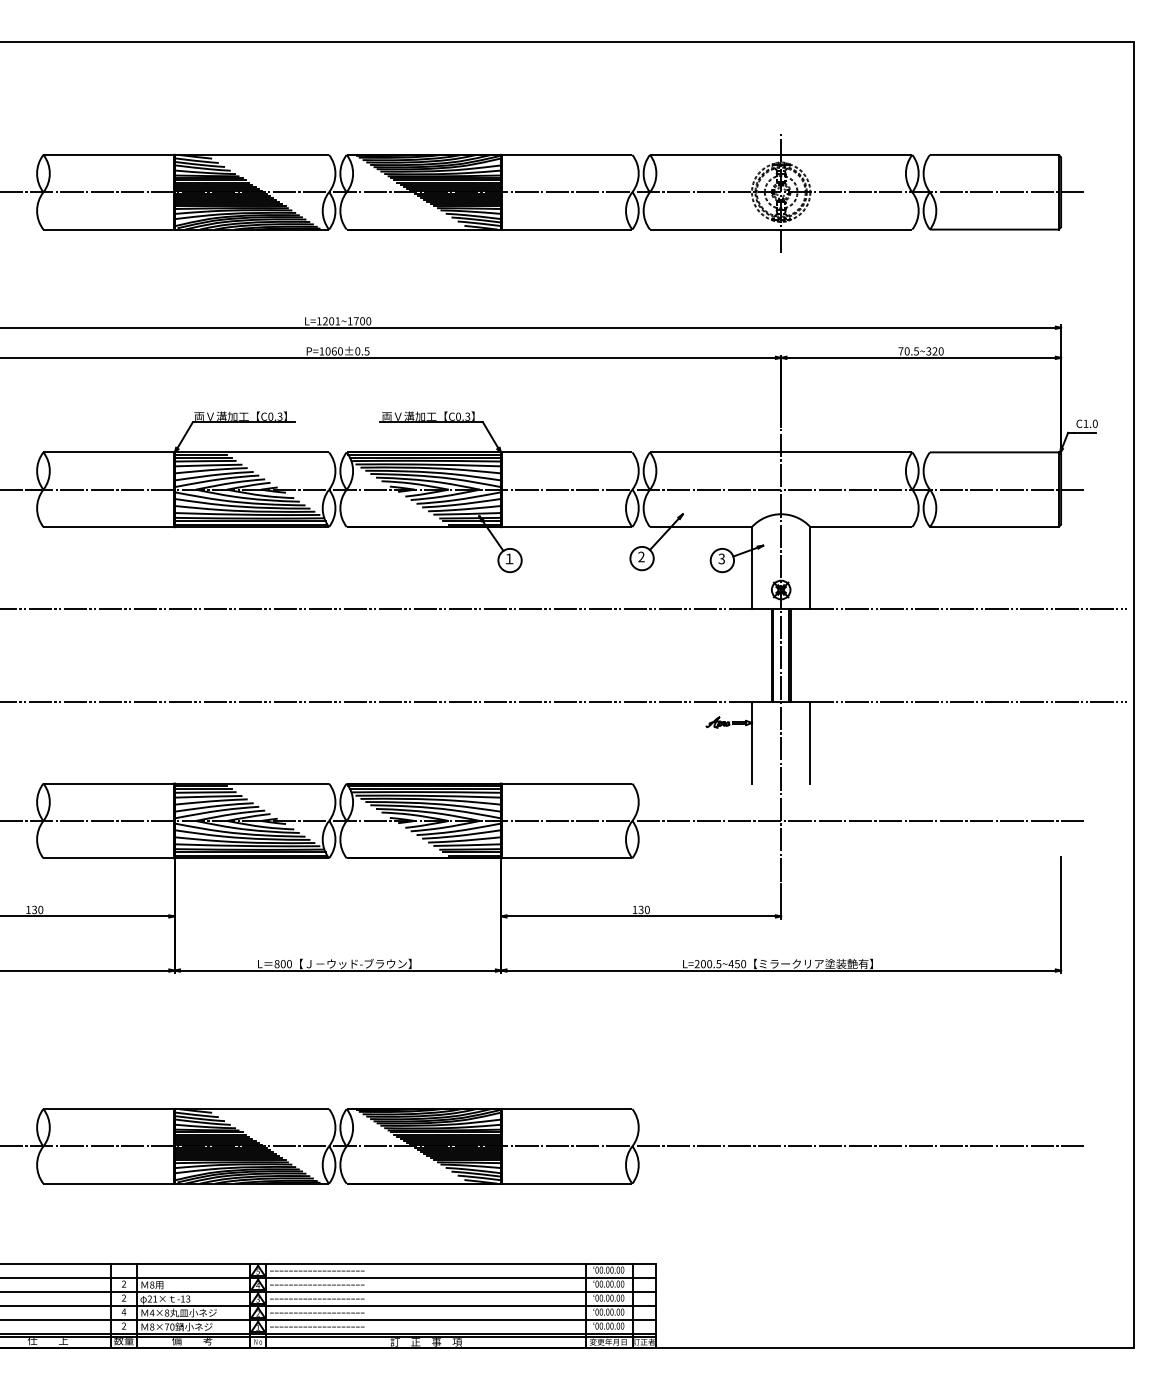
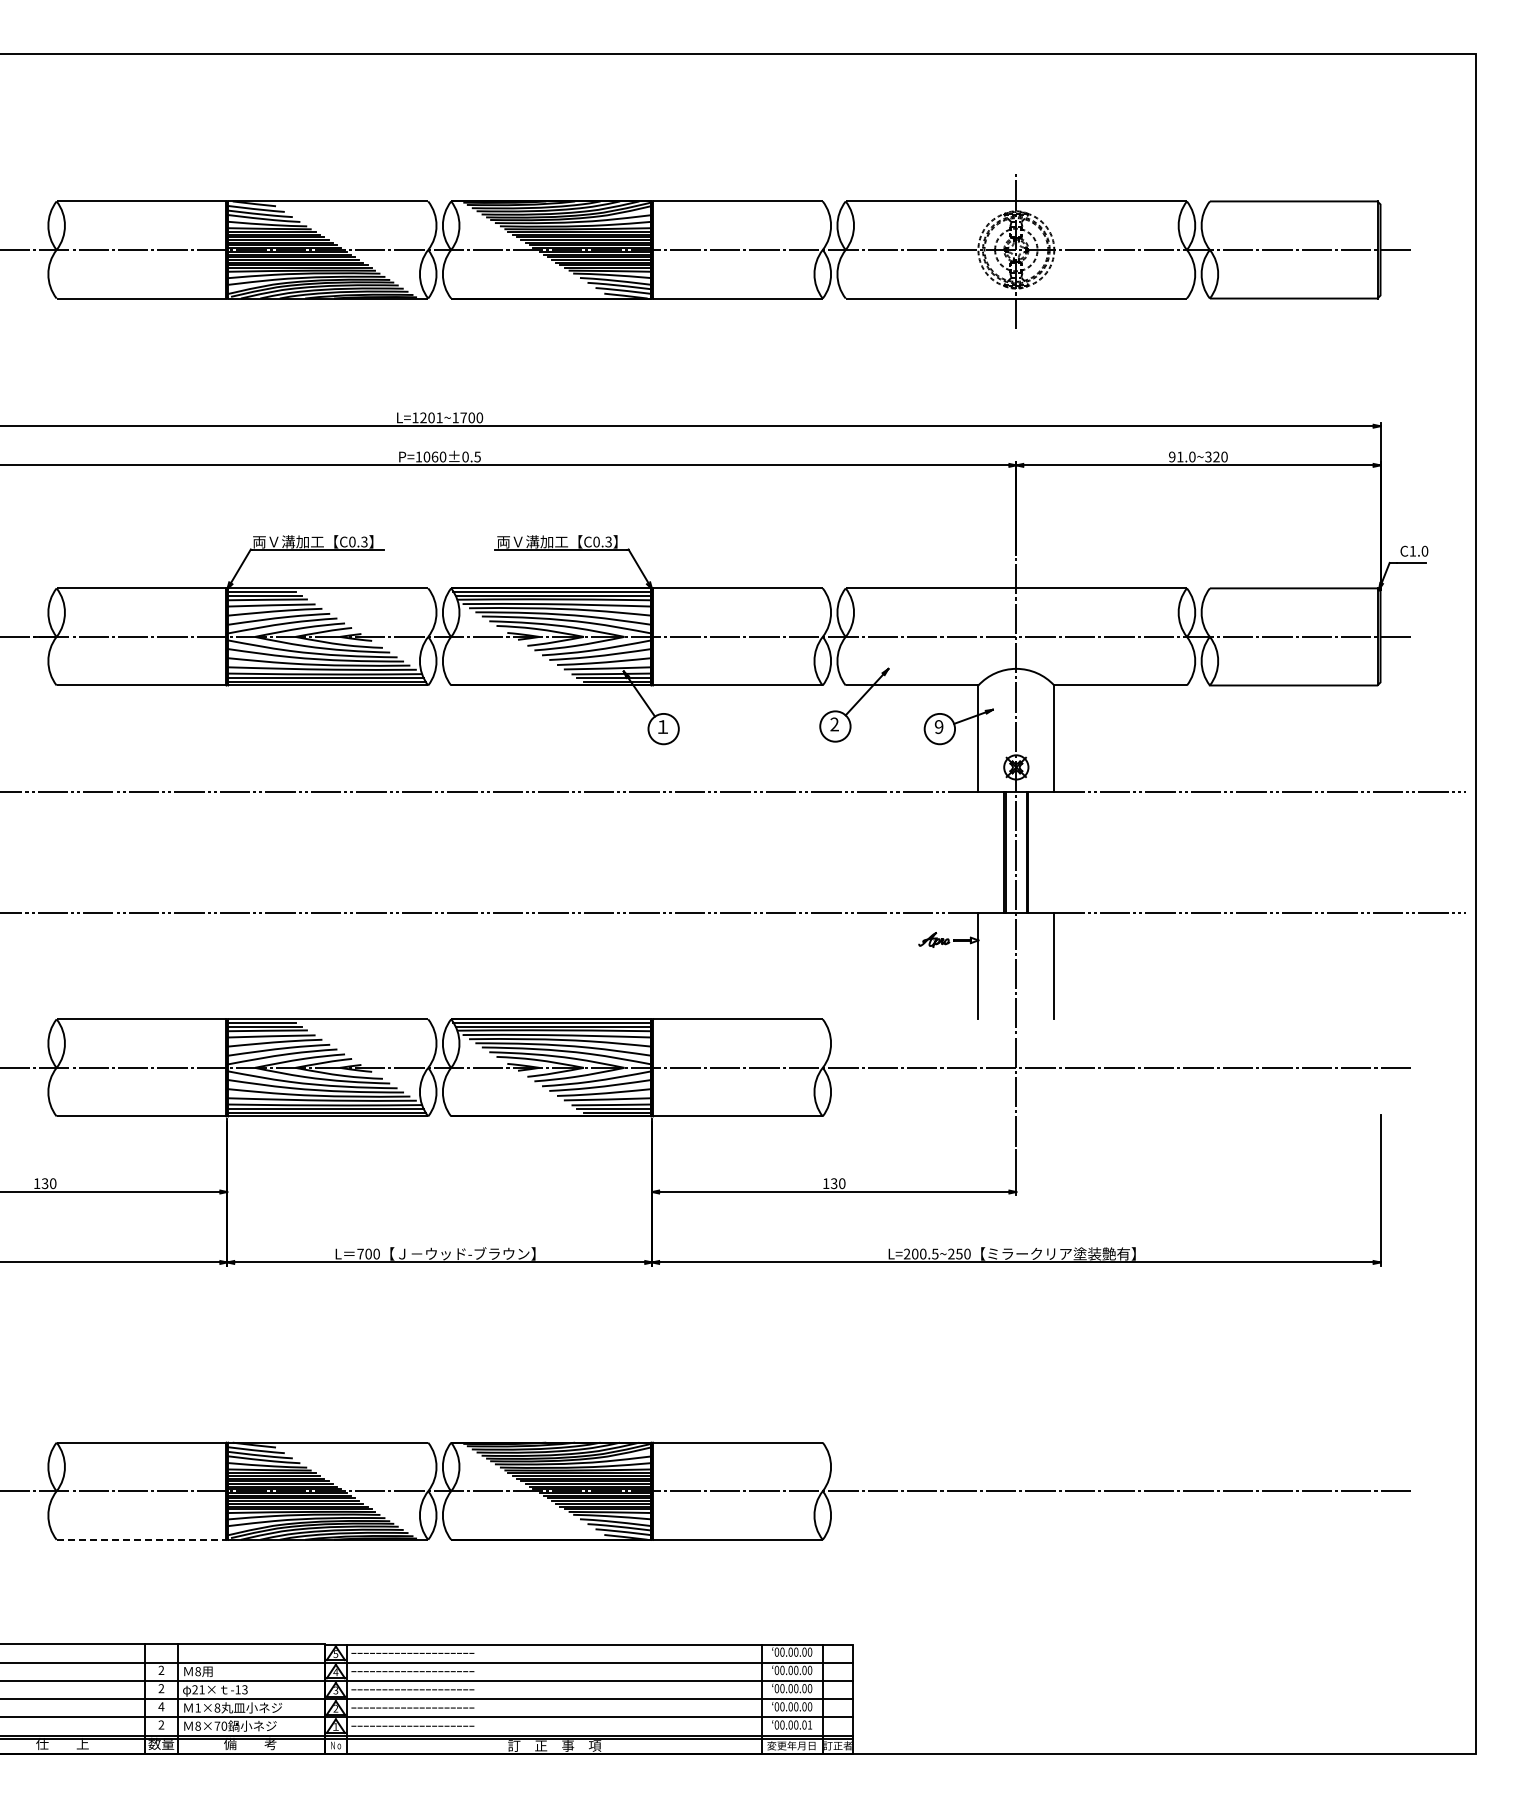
text: (908, 351) -> (1182, 456), 70.5~320 -> 91.0~320
text: (721, 558) -> (938, 726), 3 -> 9
text: (277, 963) -> (360, 1253), 800 -> 700
text: (730, 963) -> (950, 1253), L=200.5~450 -> L=200.5~250
line: (108, 1183) -> (141, 1539), solid -> dashed
text: (152, 1312) -> (198, 1707), 4×8 -> 1×8
text: (622, 1325) -> (809, 1724), 00.00.00 -> 00.00.01

